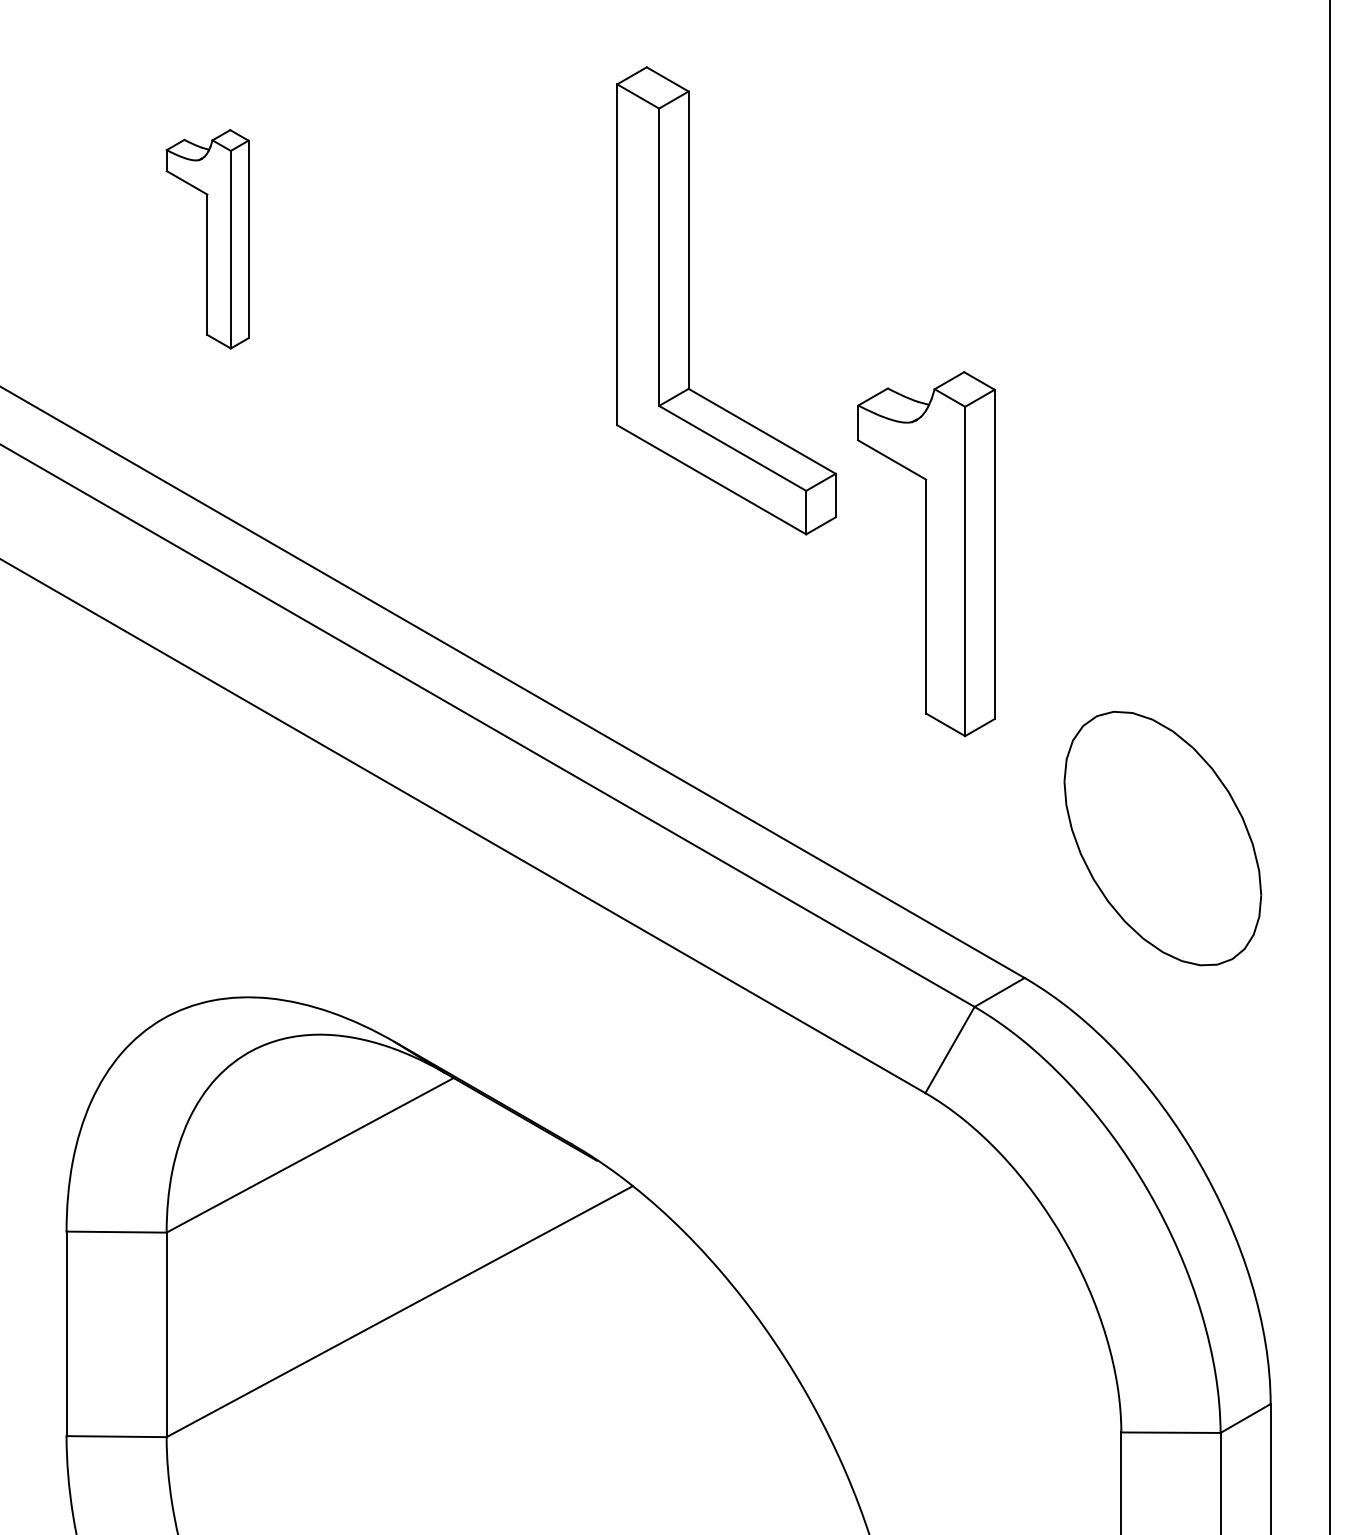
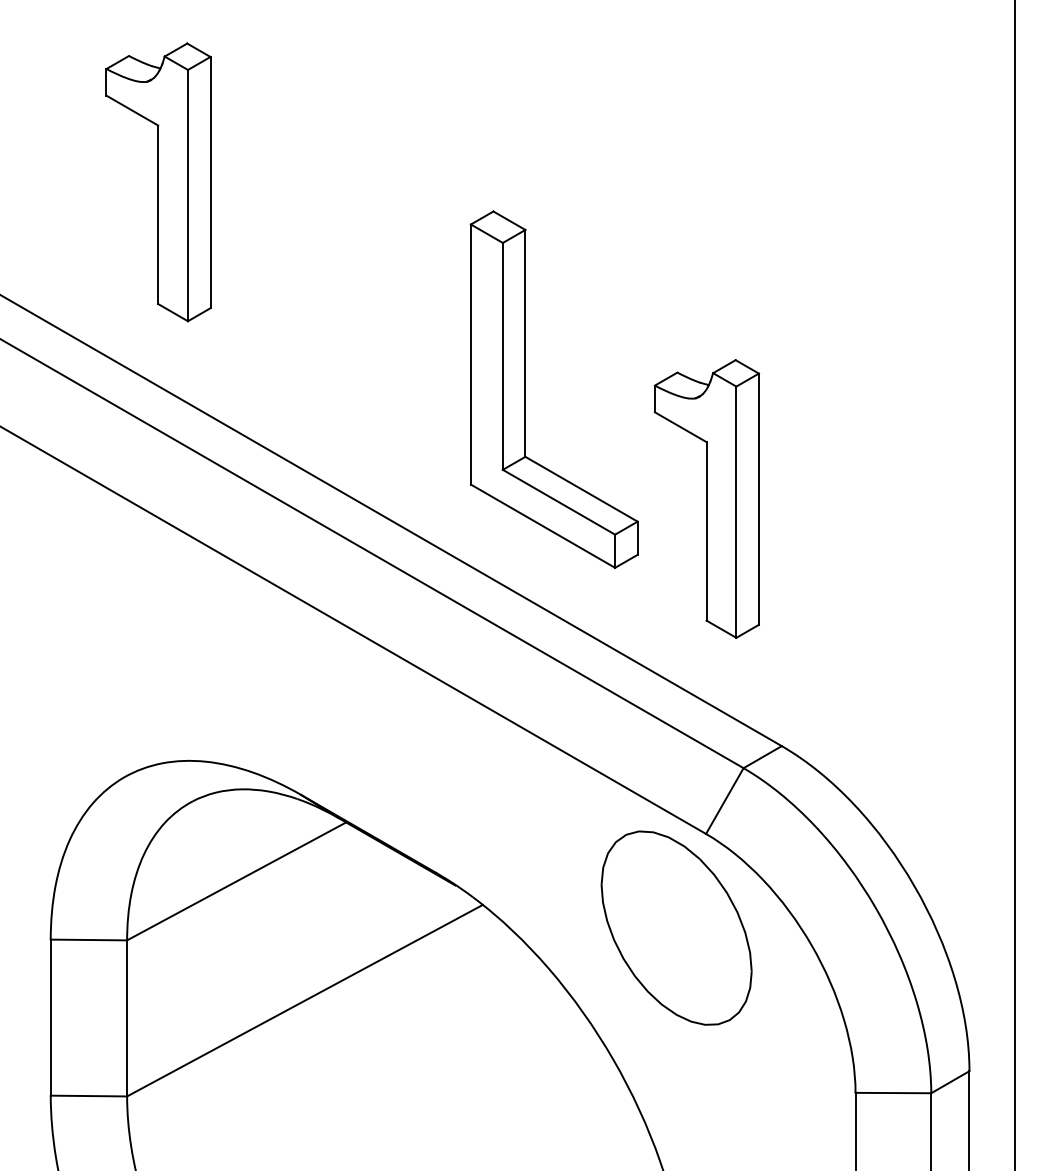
part: (207, 239) -> (158, 182), size x1.67
part: (689, 300) -> (526, 389), moved
part: (926, 554) -> (706, 499), moved
part: (1162, 838) -> (676, 928), moved

